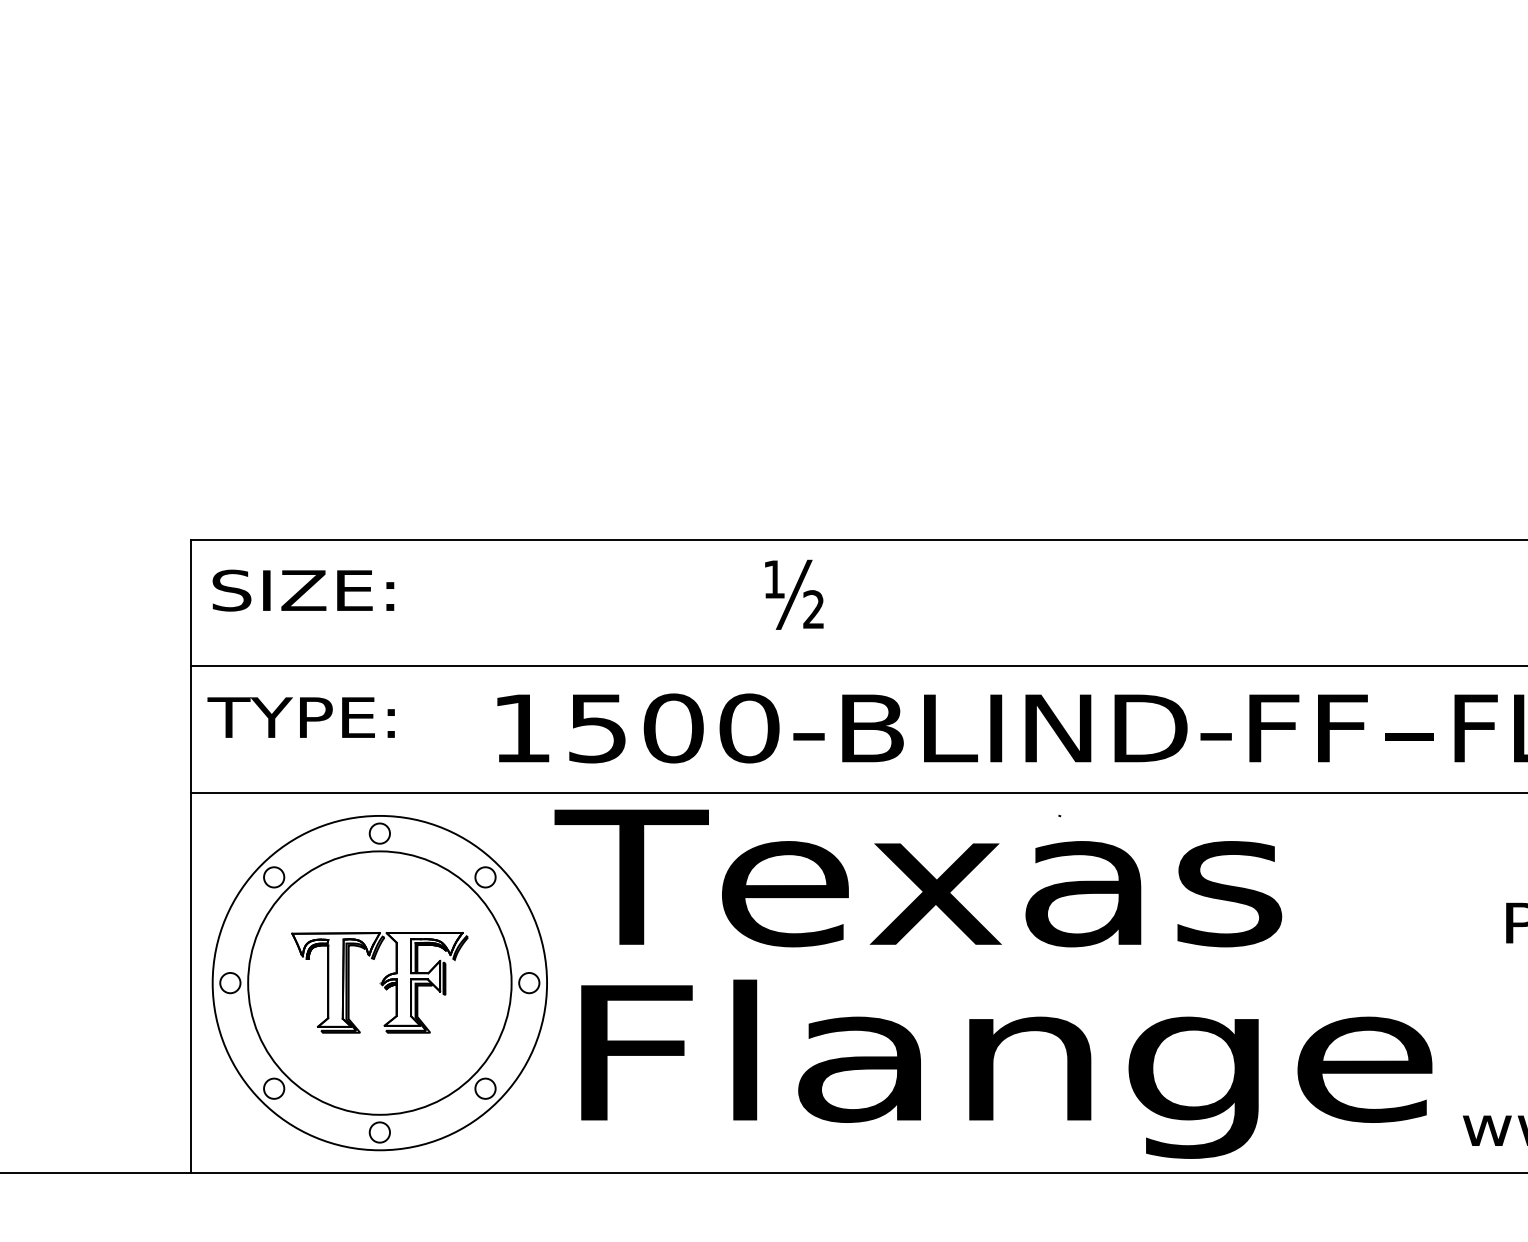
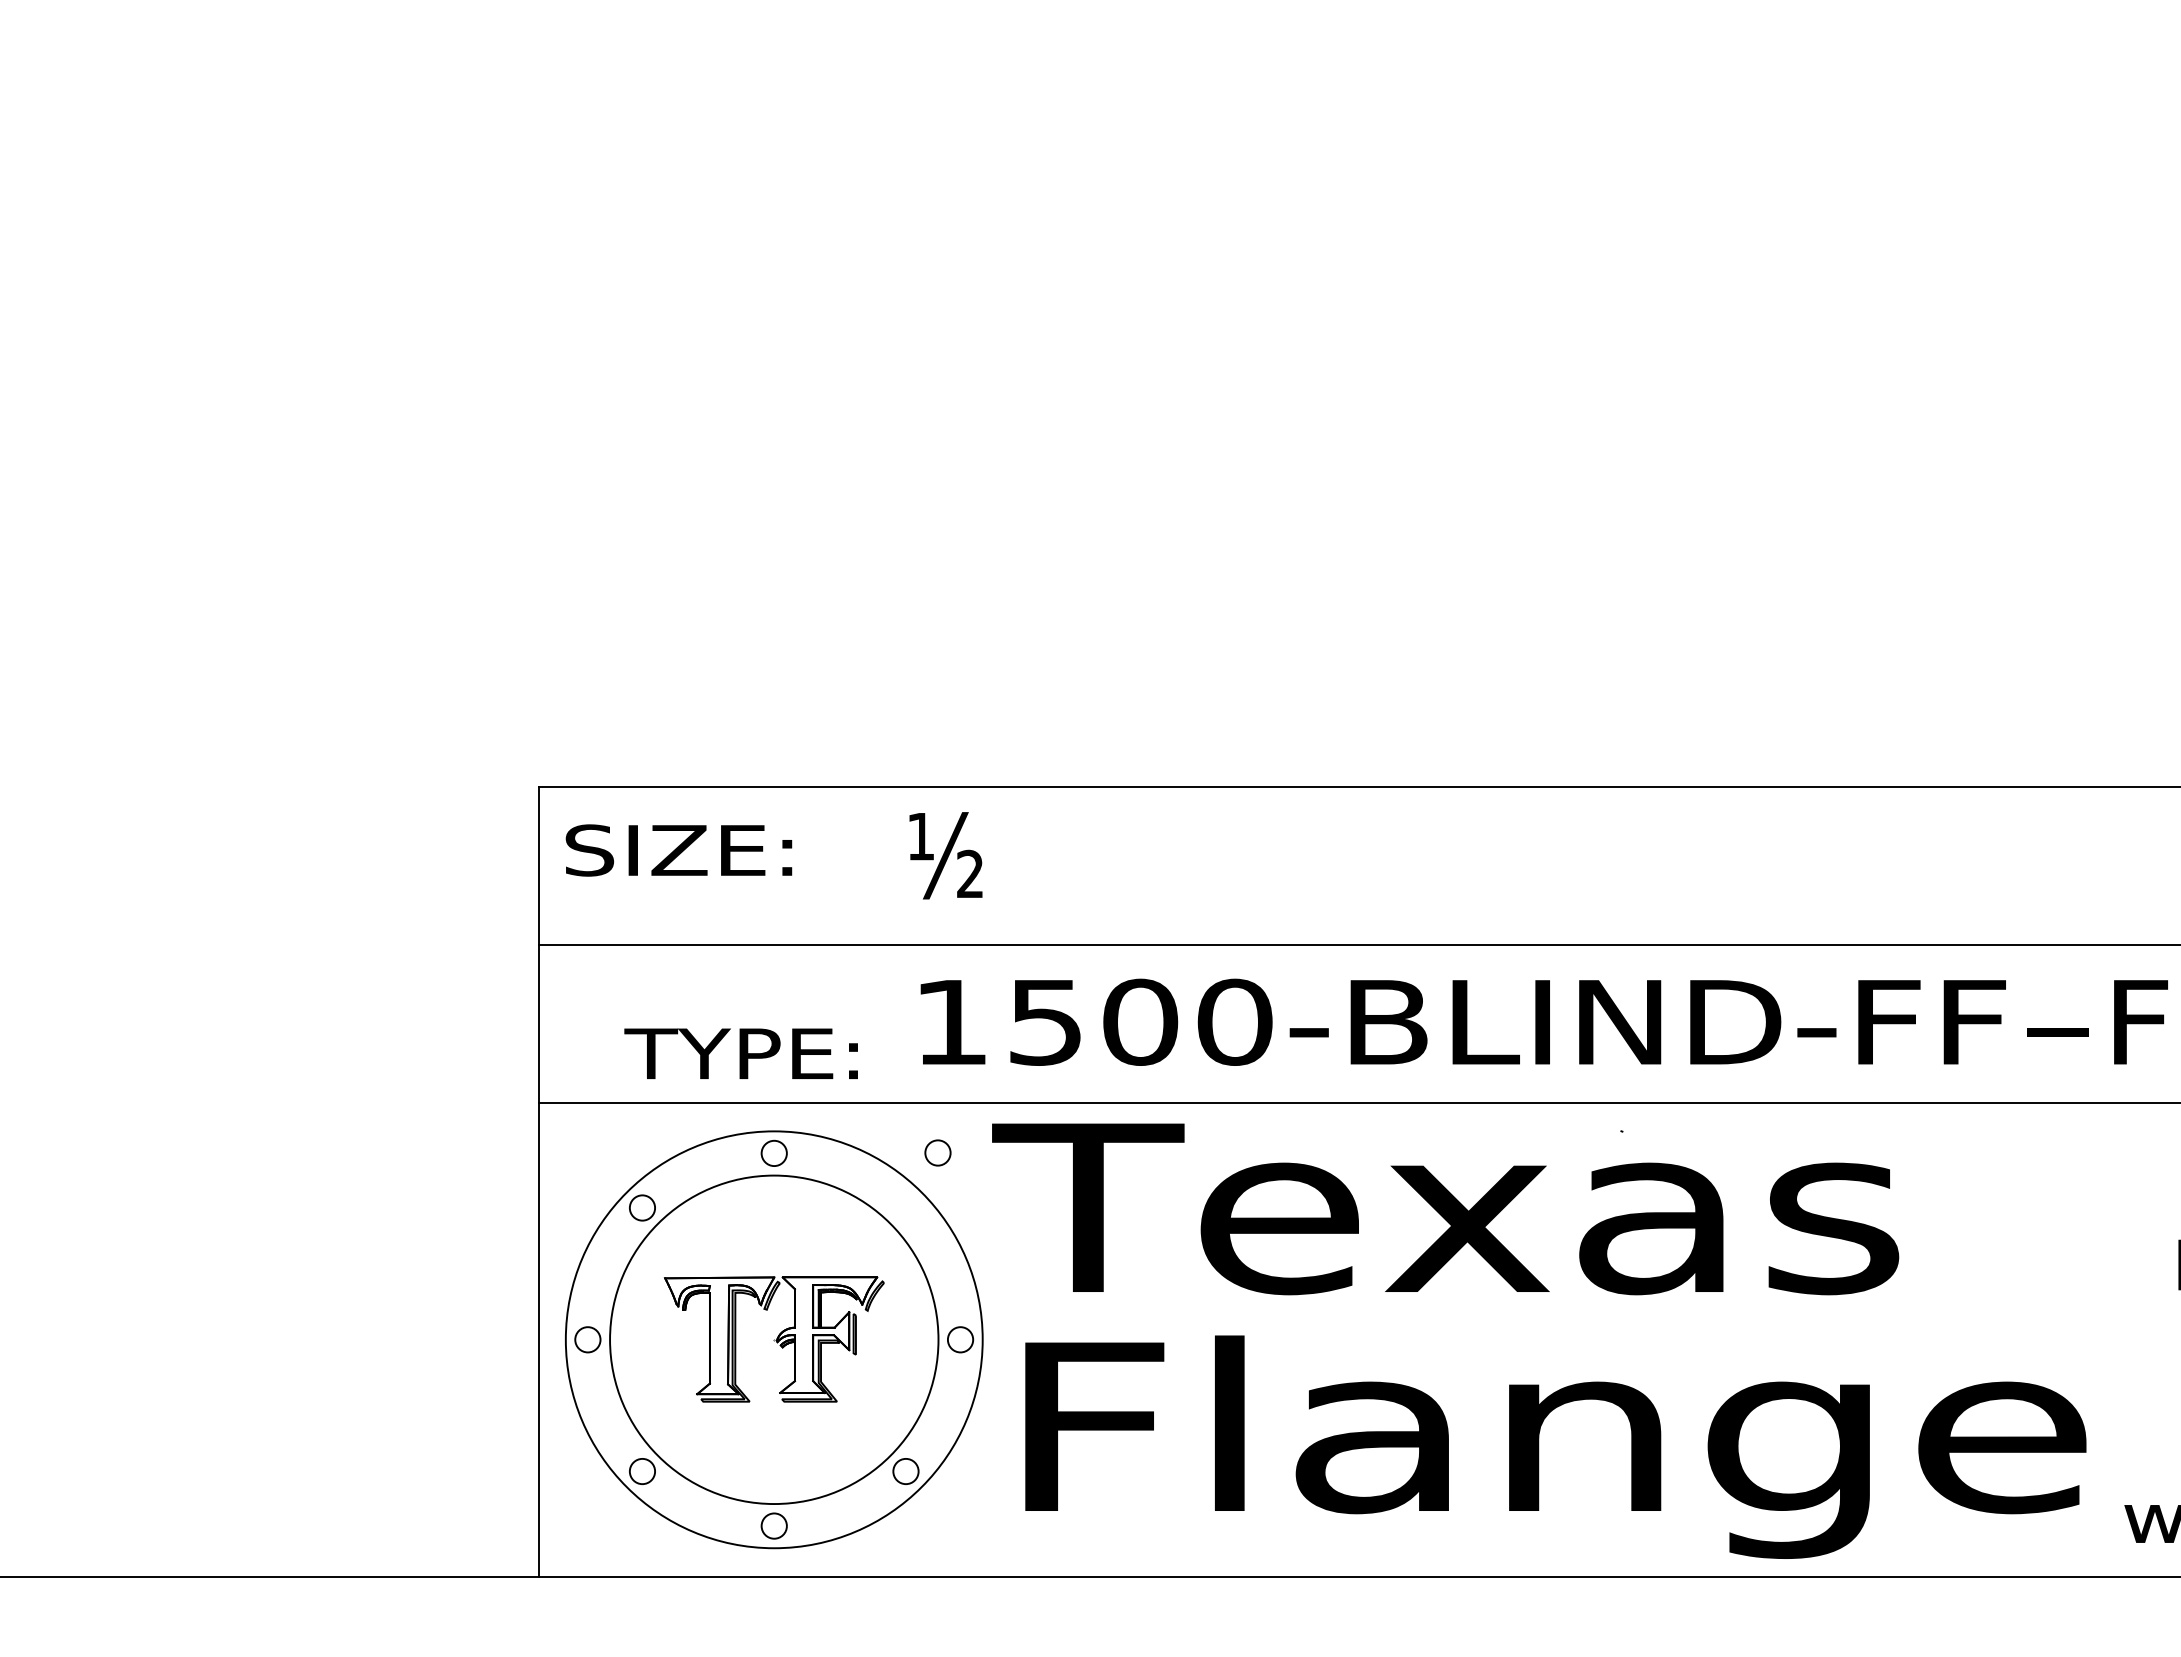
text: (793, 594) -> (945, 855), moved
text: (300, 717) -> (740, 1053), moved
circle: (485, 876) -> (937, 1152), moved

